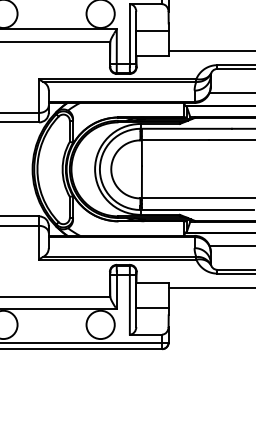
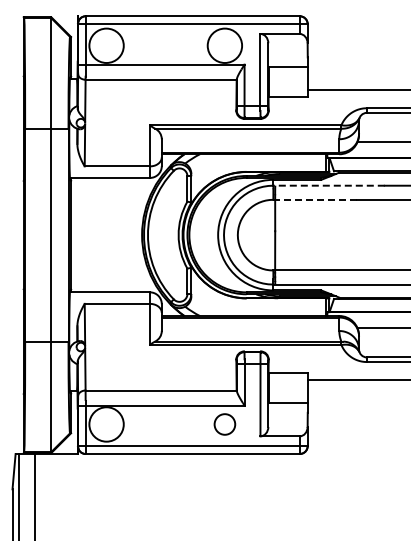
line: (186, 128) -> (329, 185), solid -> dashed
line: (174, 140) -> (314, 199), solid -> dashed
circle: (100, 324) -> (224, 424), size x0.6

